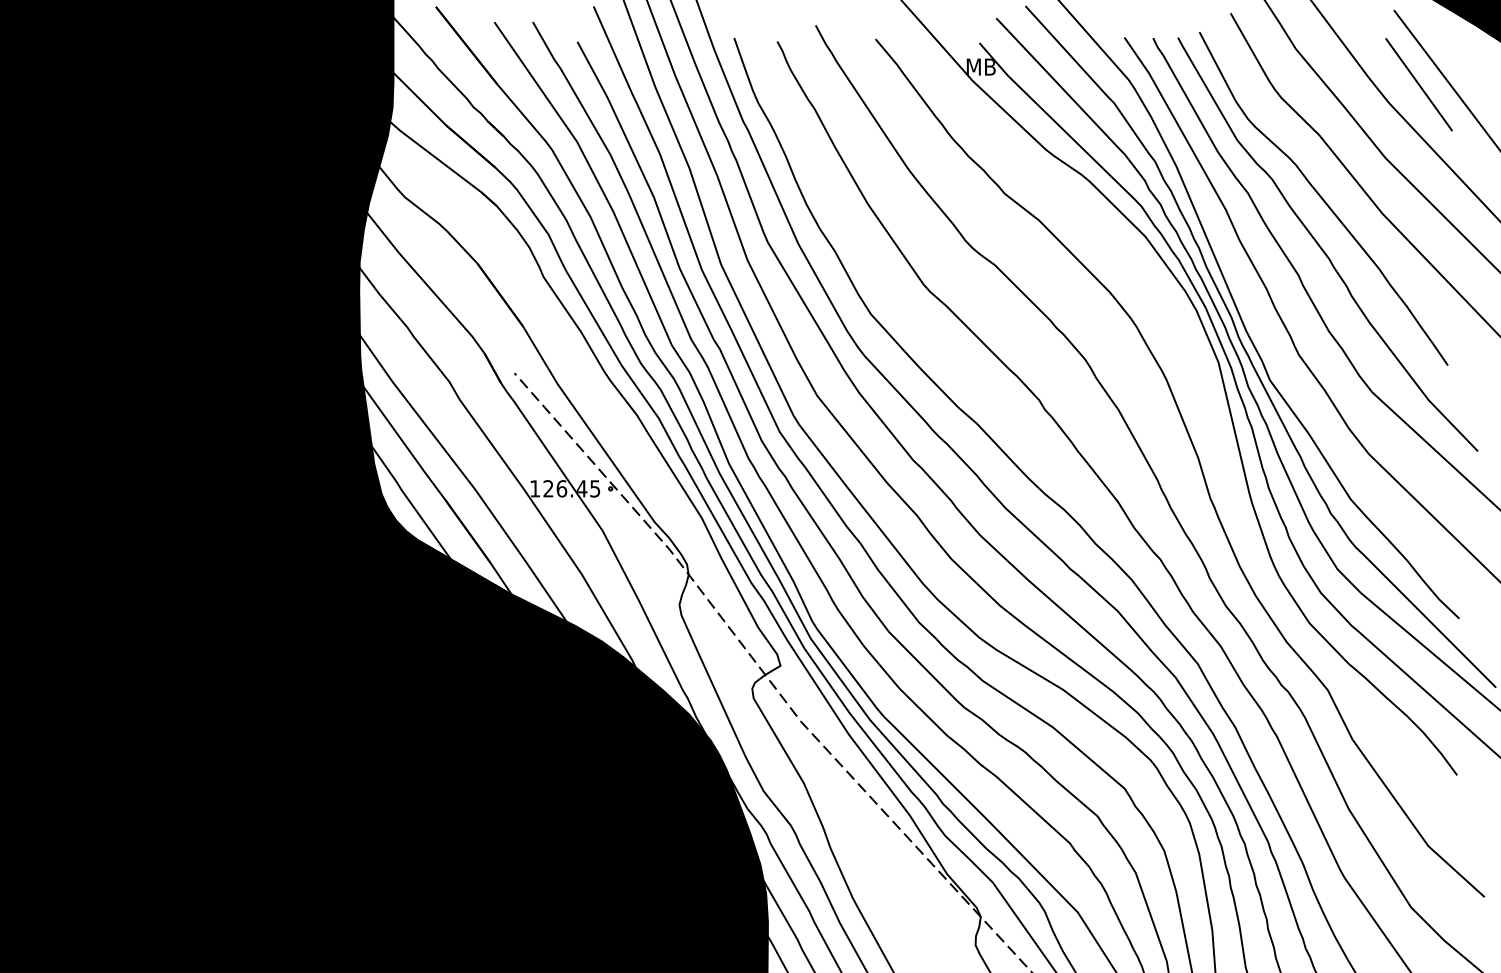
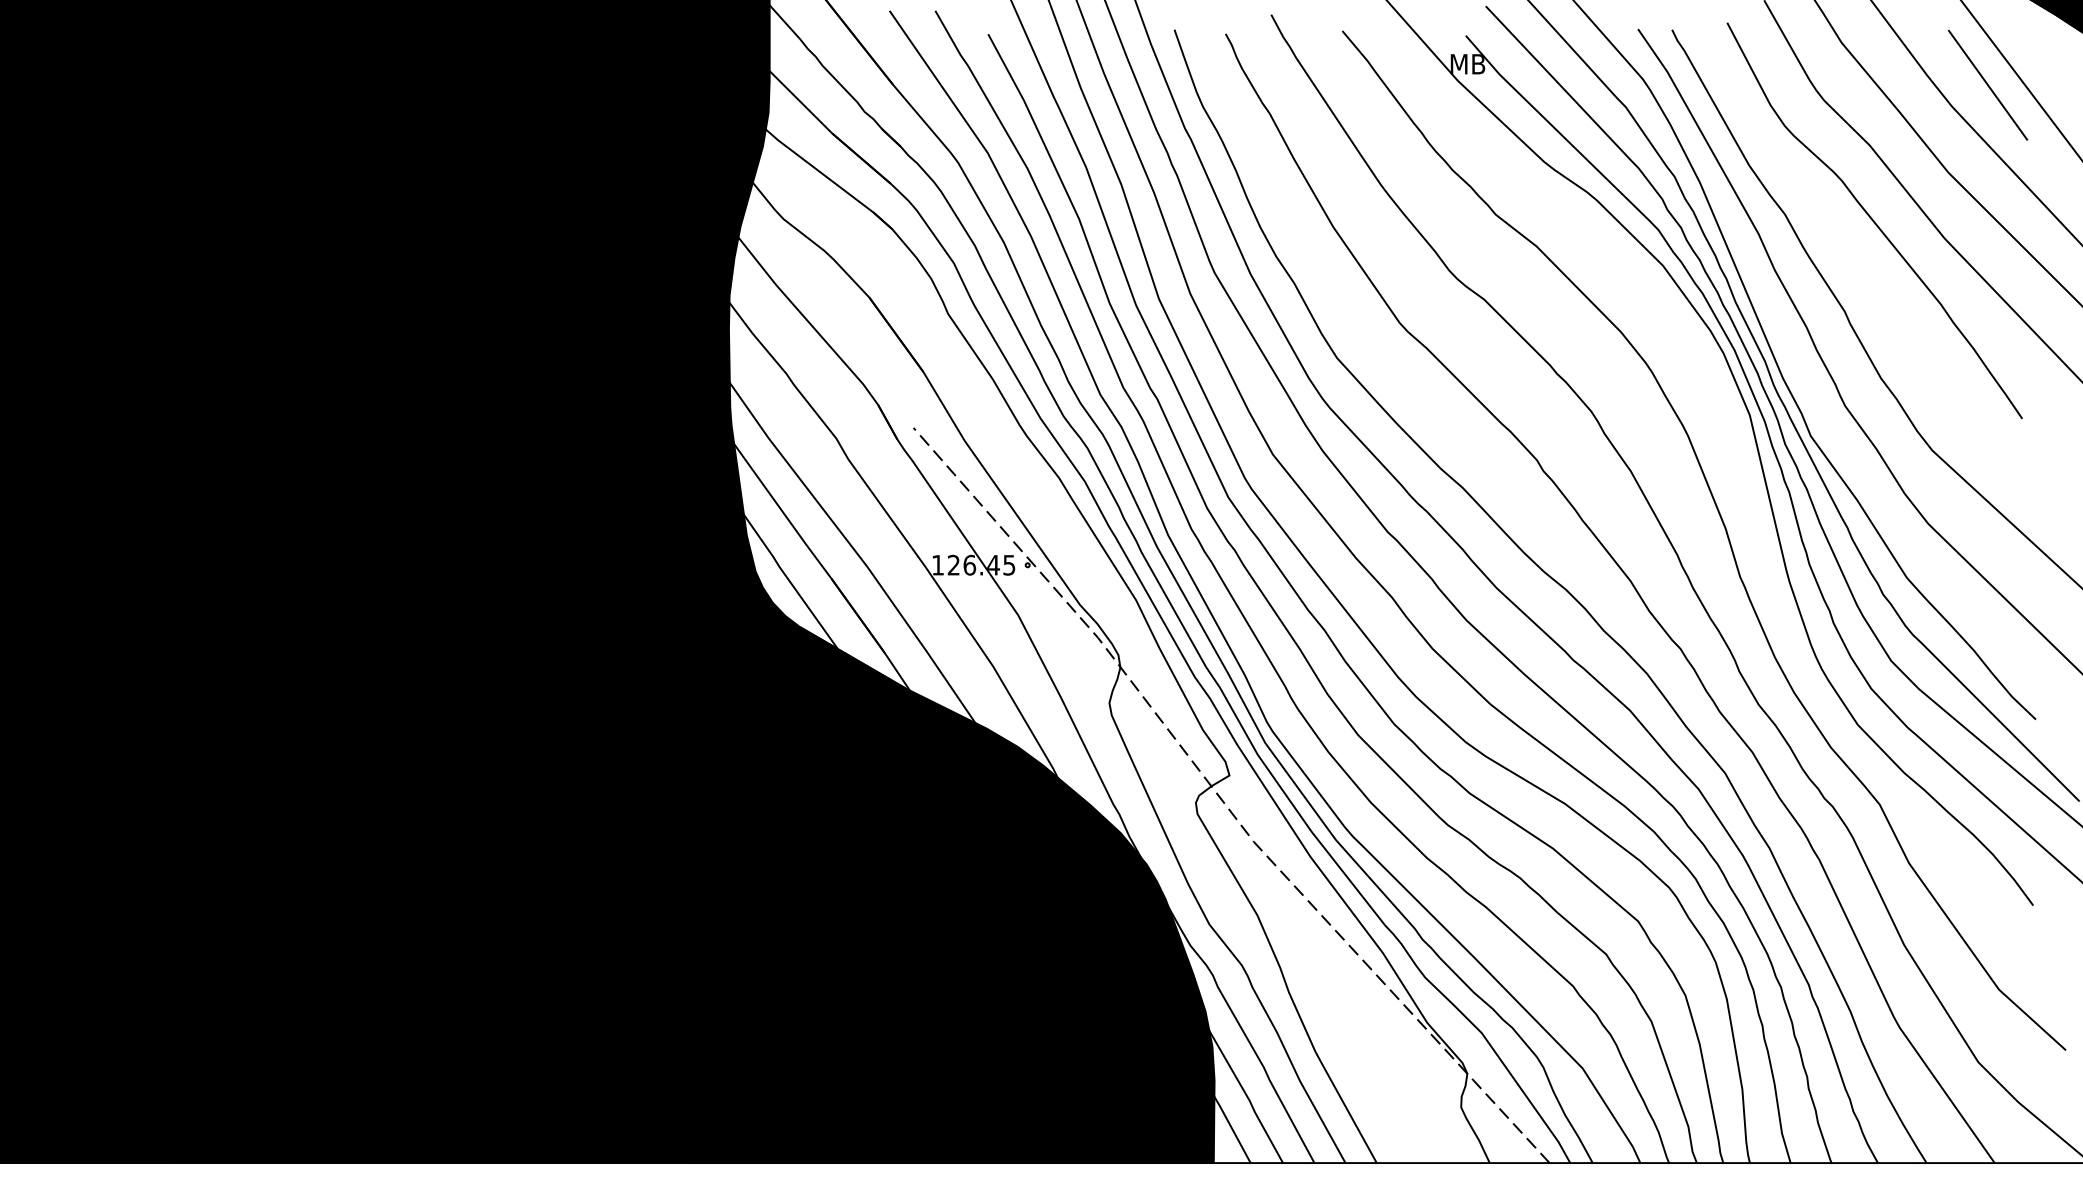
curve: (1321, 247) -> (1872, 278), removed

